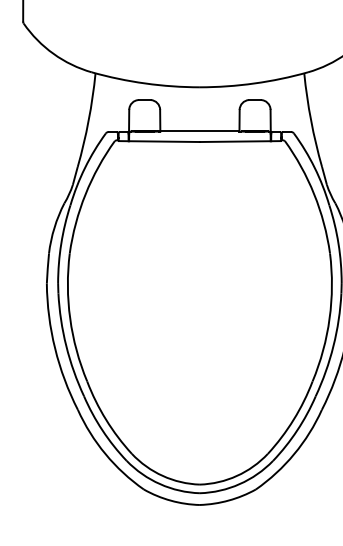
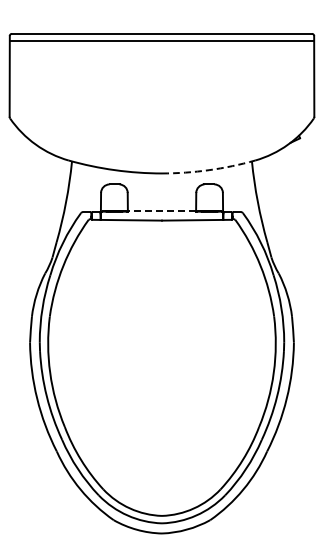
arc: (255, 83) -> (209, 170), solid -> dashed
line: (199, 130) -> (161, 210), solid -> dashed

